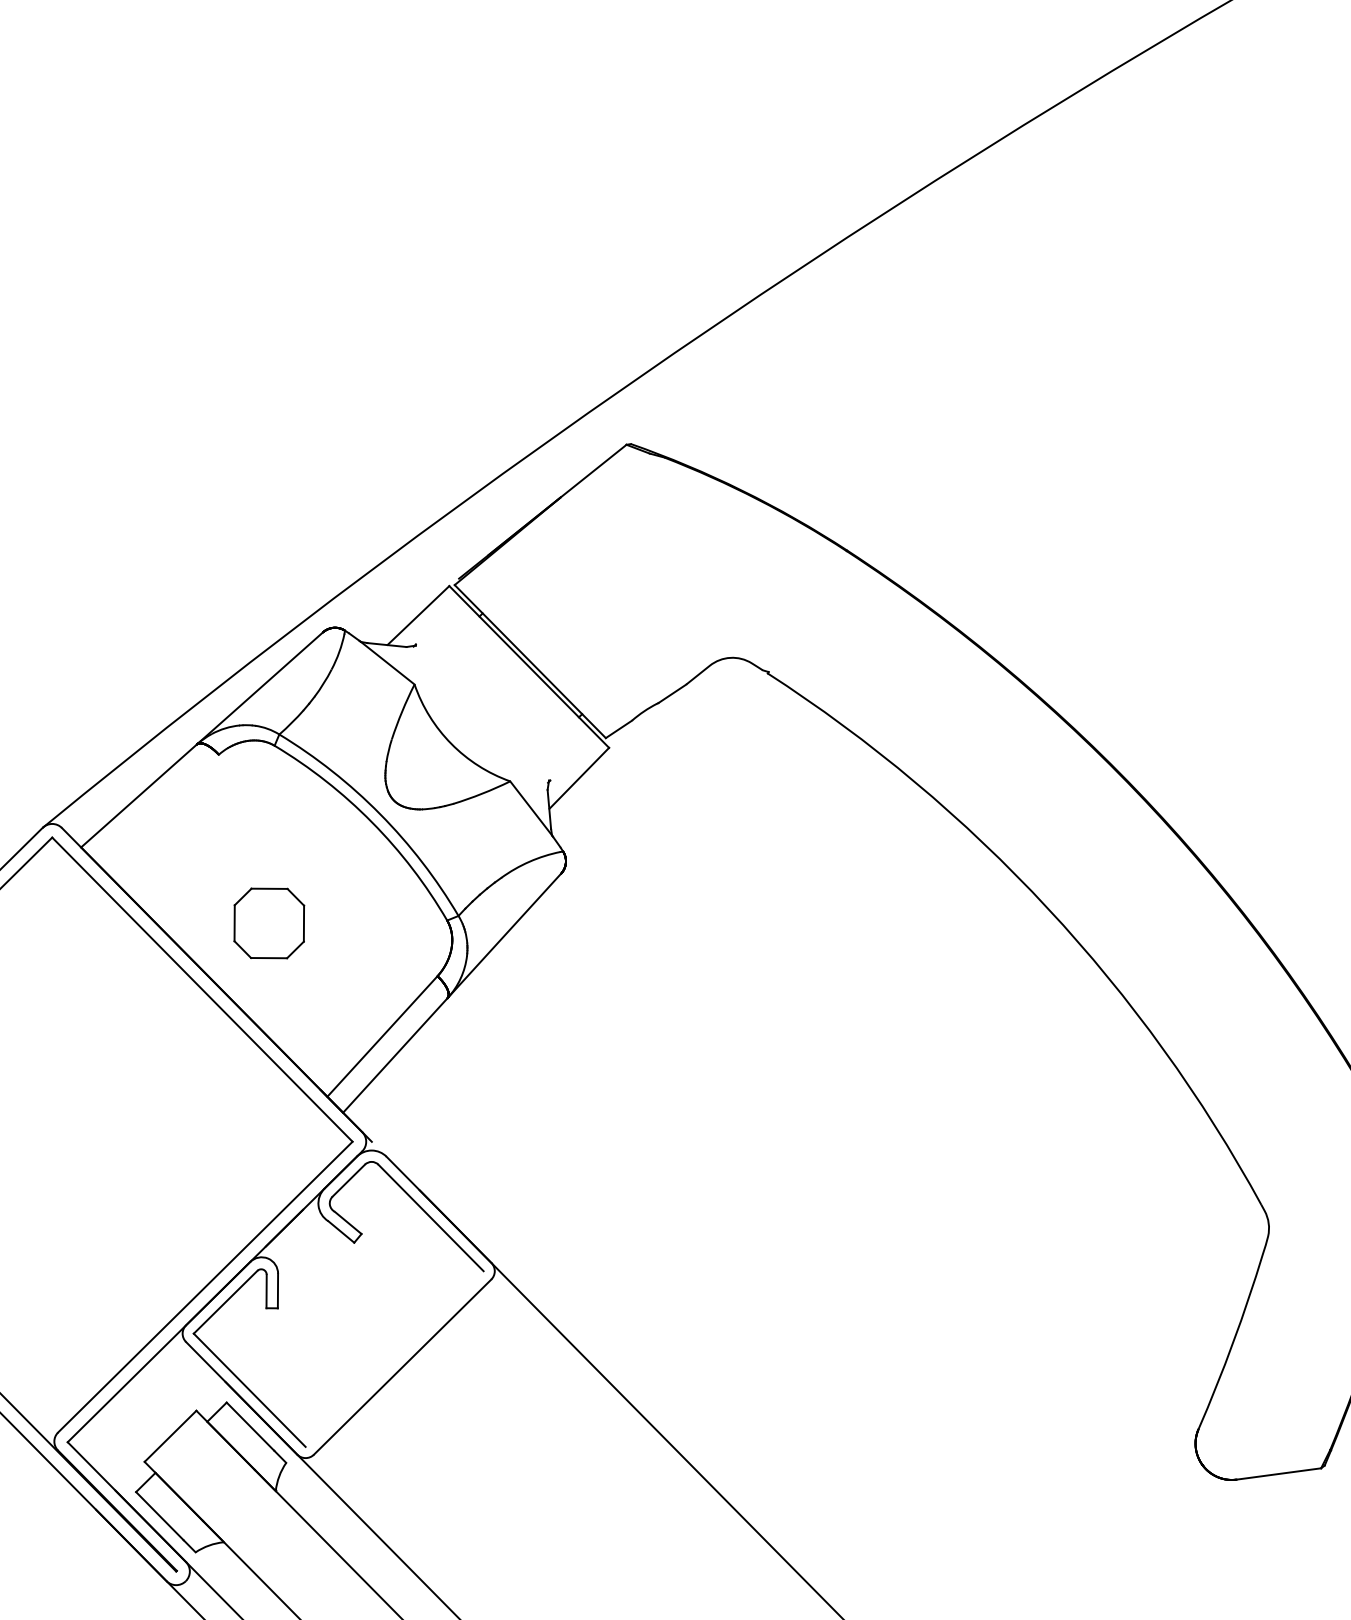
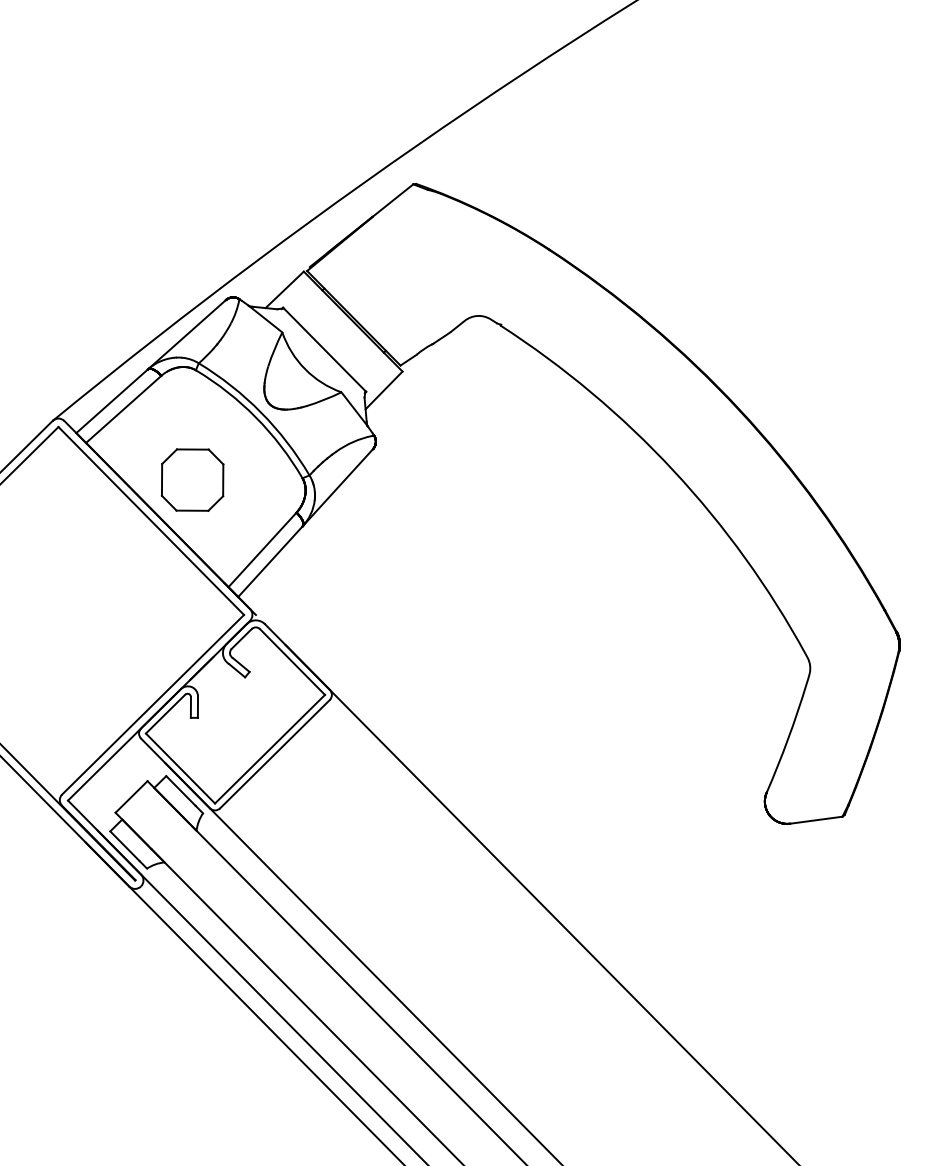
line: (482, 712) -> (324, 349), added
line: (157, 807) -> (123, 408), added
part: (269, 922) -> (192, 479), size x1.43
line: (395, 1357) -> (270, 748), added

